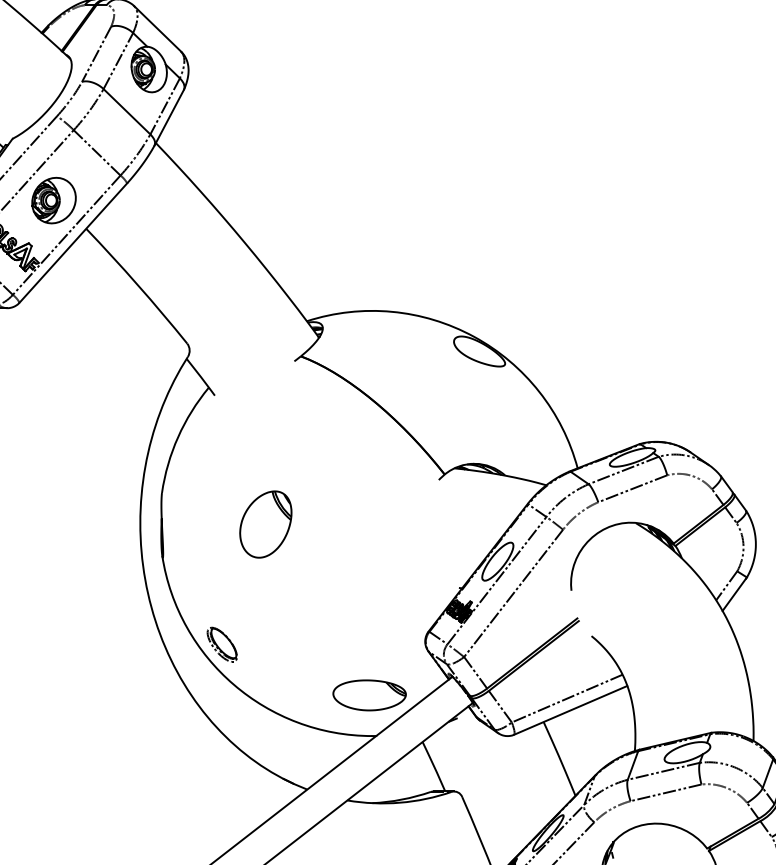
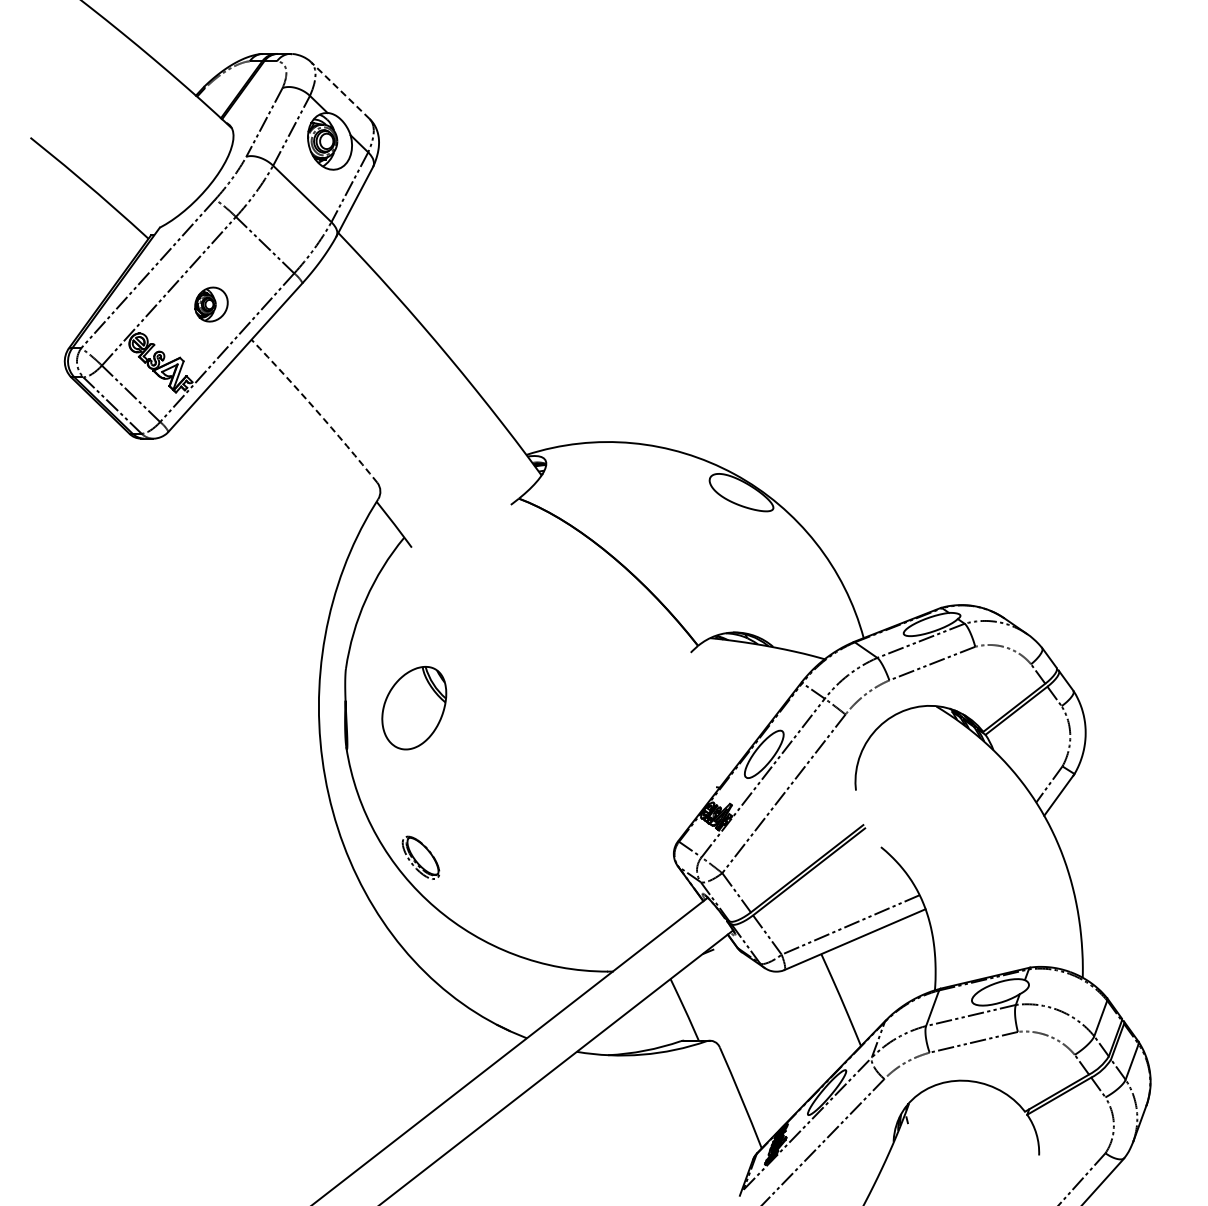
line: (157, 28) -> (340, 90), solid -> dashed
part: (54, 200) -> (211, 304), size x0.6
arc: (137, 284) -> (315, 409), solid -> dashed
part: (266, 524) -> (414, 708), moved
part: (369, 695) -> (604, 920), removed

